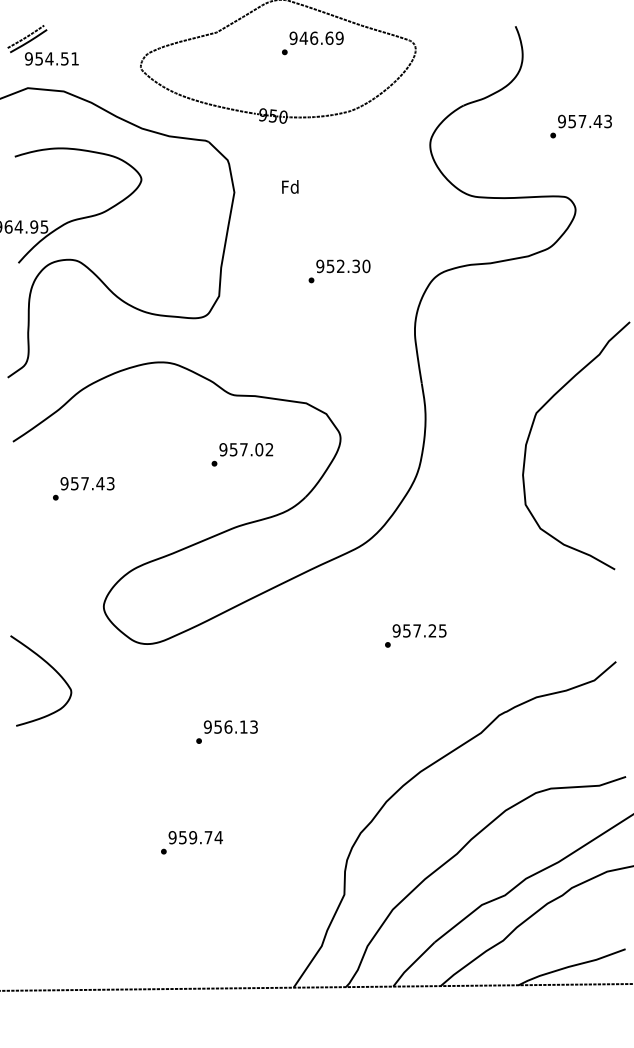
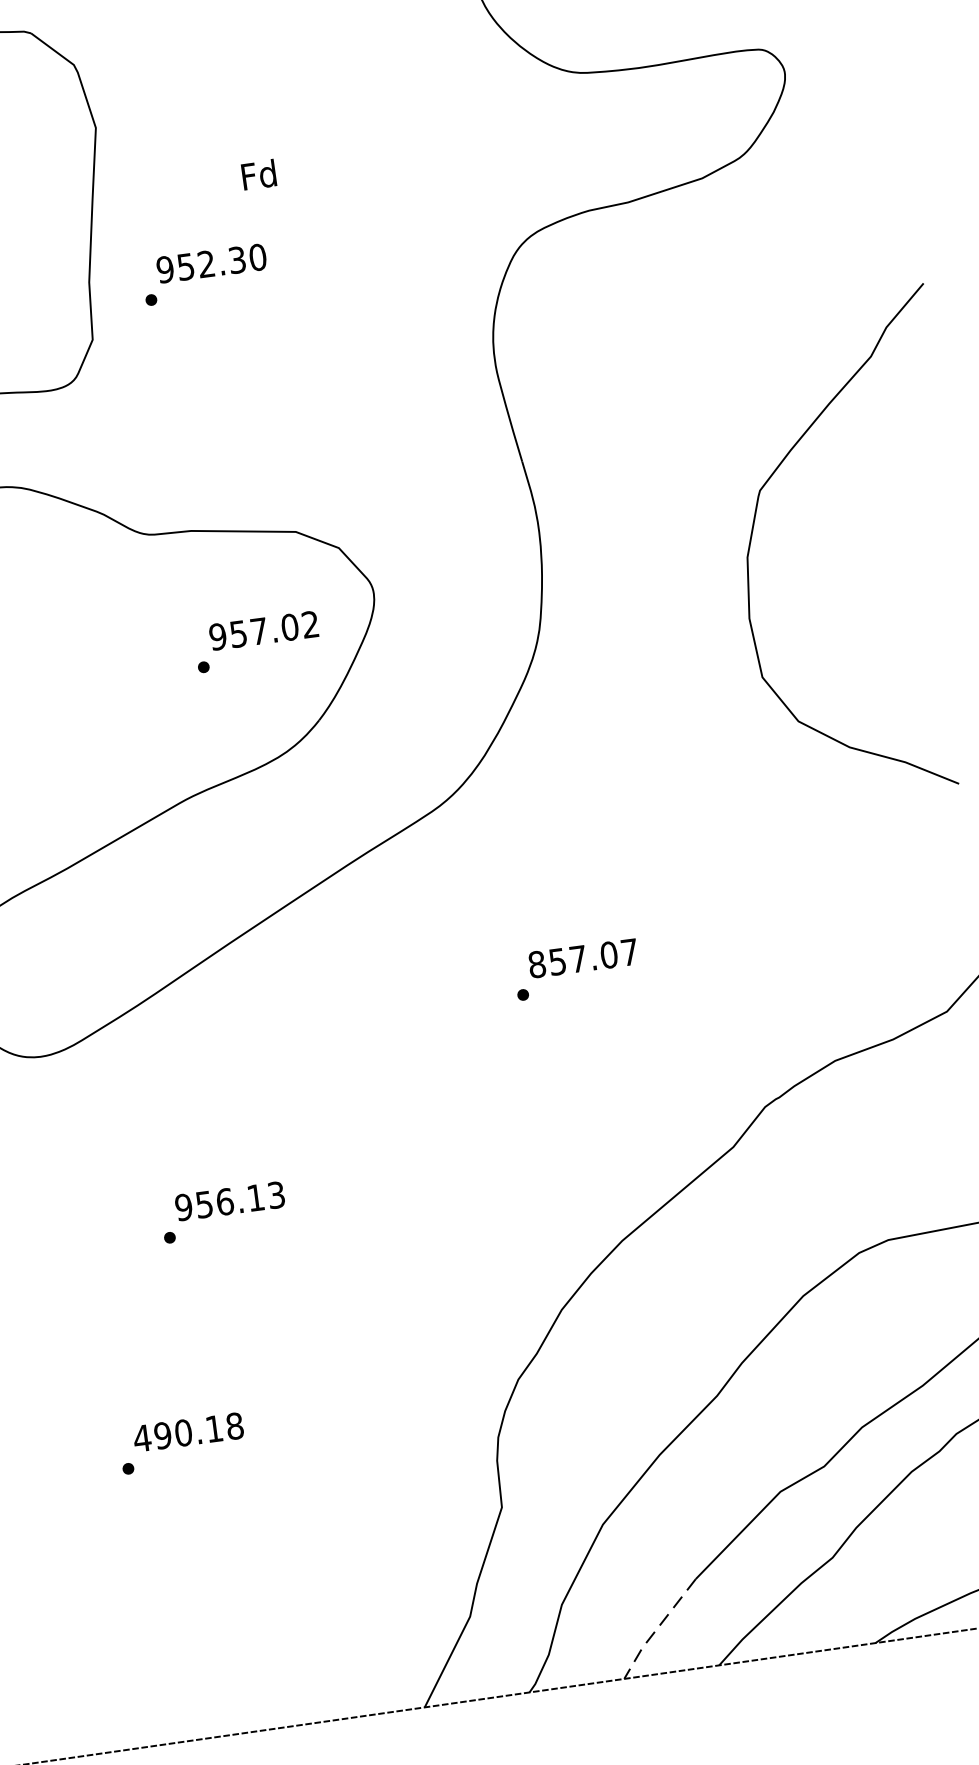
text: (290, 186) -> (259, 173), moved
text: (339, 271) -> (205, 274), moved
text: (242, 454) -> (257, 641), moved
text: (419, 630) -> (582, 957), 957.25 -> 857.07
text: (195, 837) -> (188, 1432), 959.74 -> 490.18
line: (412, 964) -> (656, 1629), solid -> dashed

